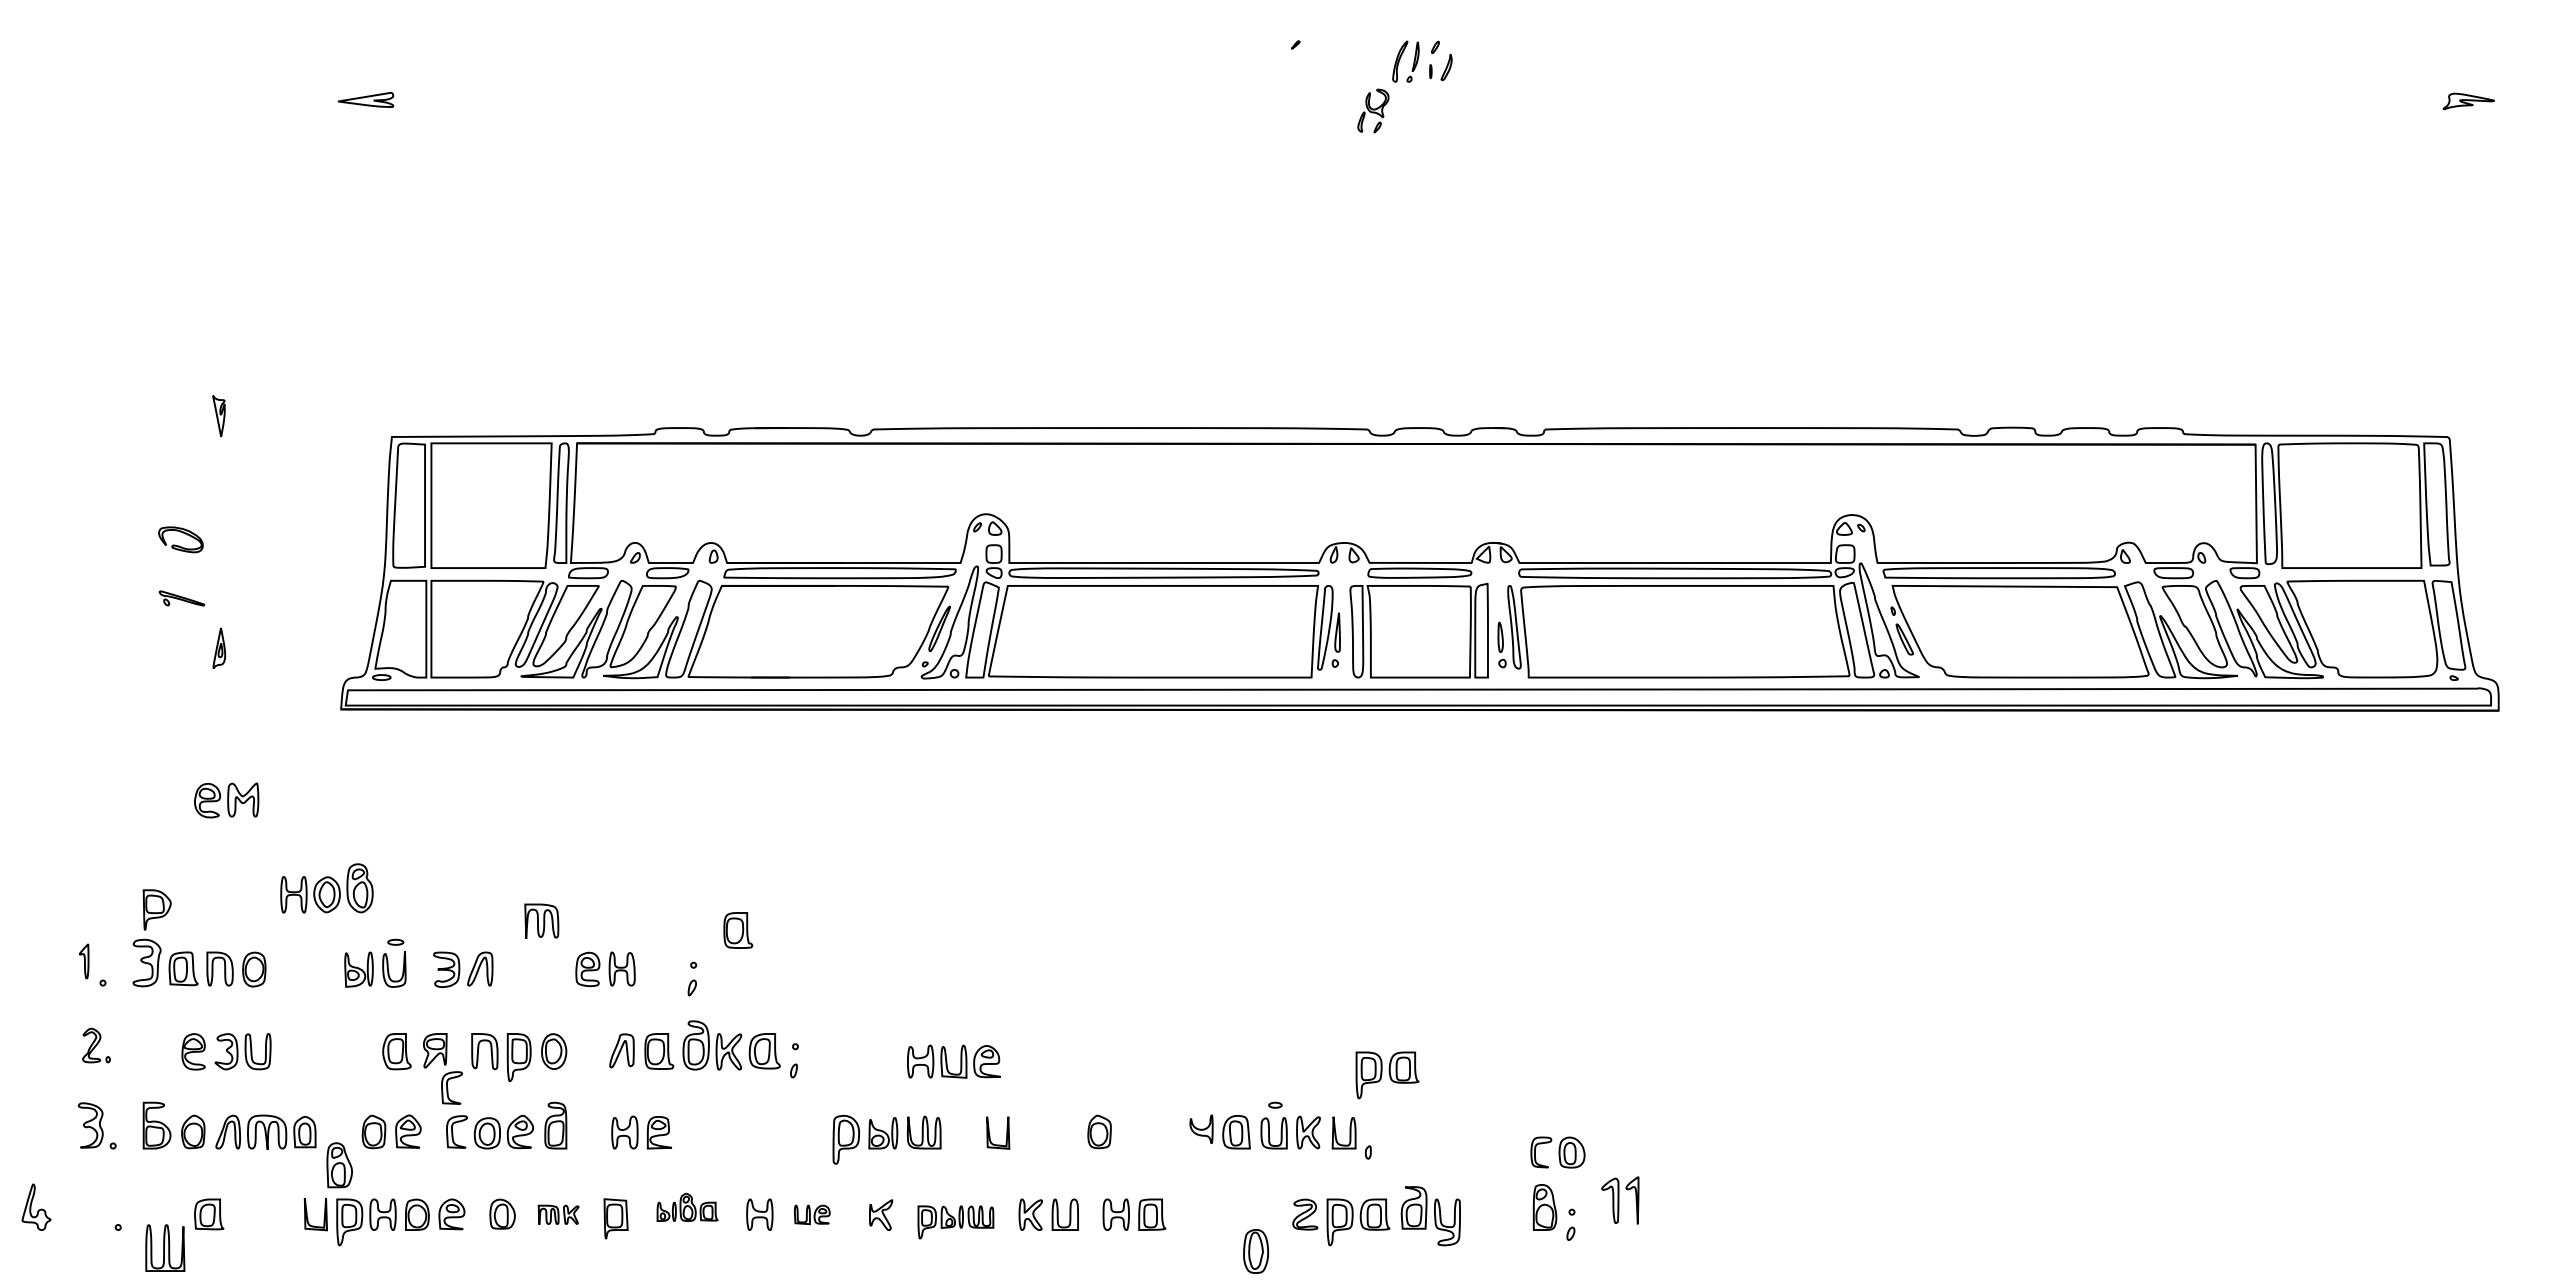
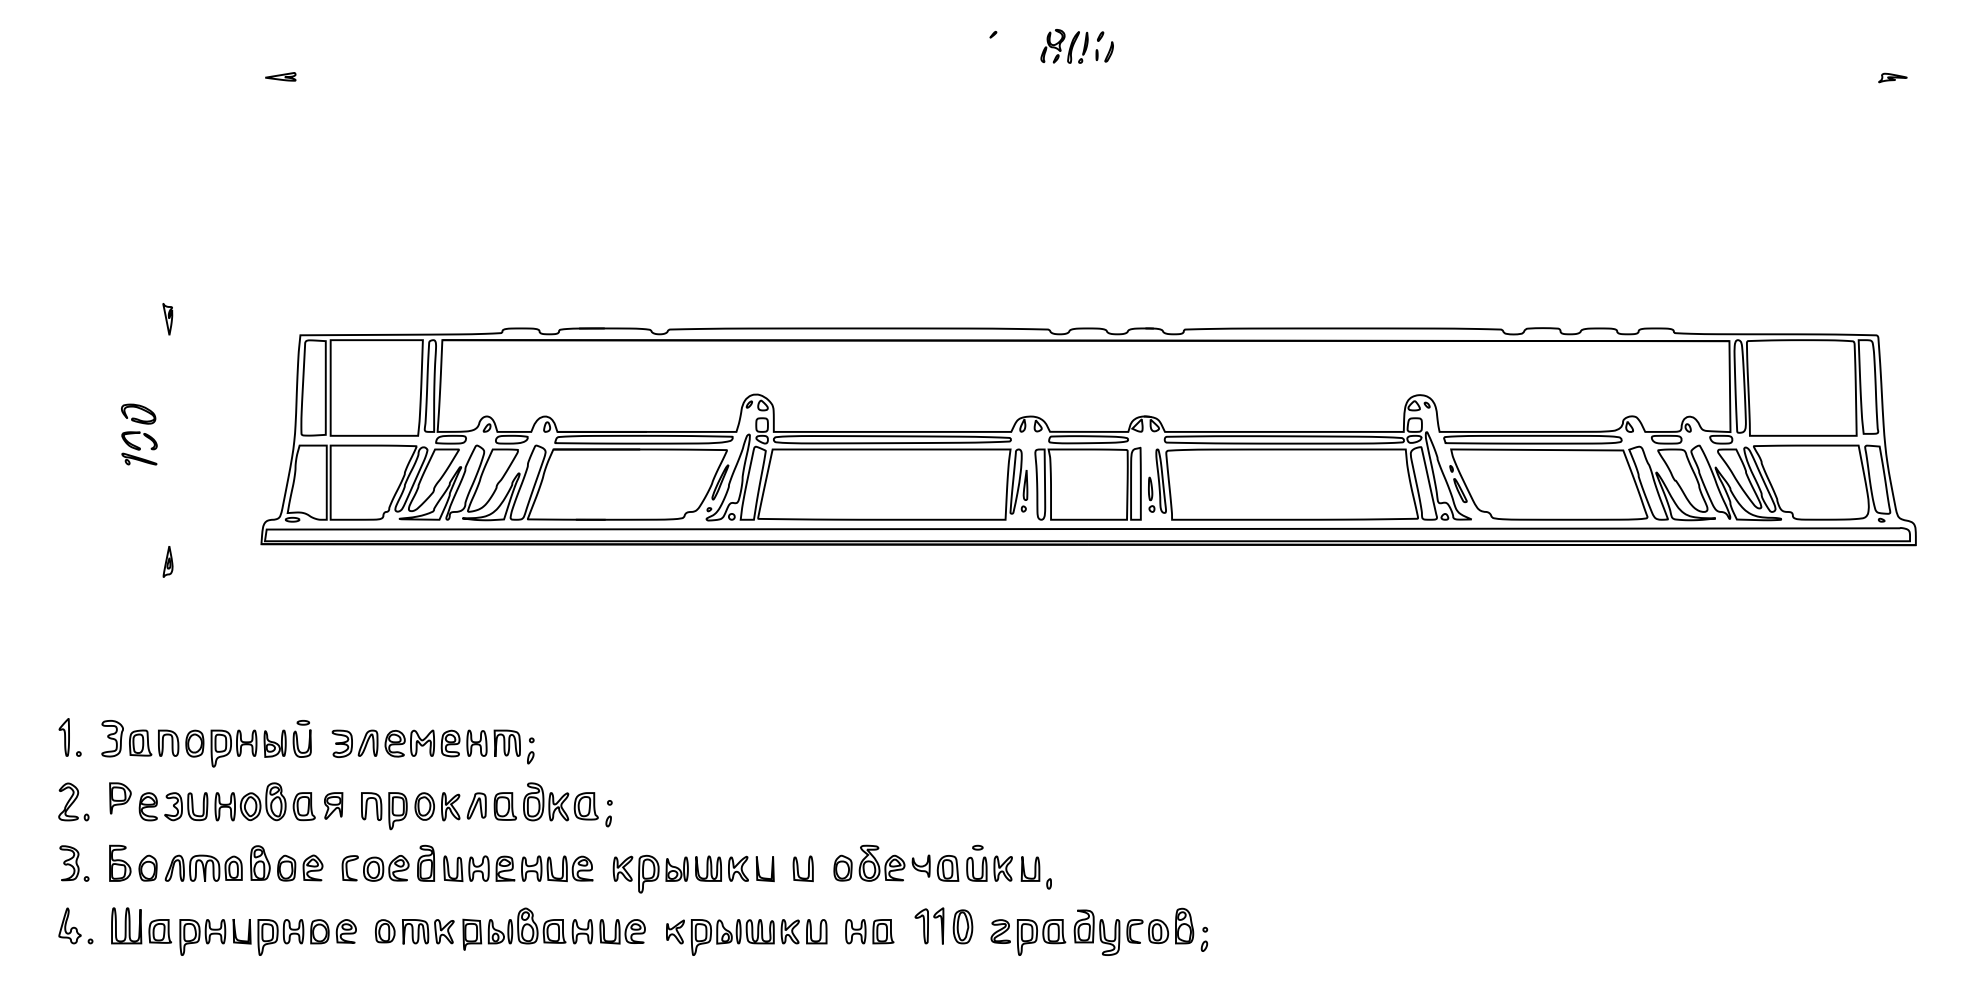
part: (366, 99) -> (280, 76), size x0.71
part: (2468, 101) -> (1892, 78), size x0.71
part: (1373, 110) -> (1053, 45), moved
part: (178, 581) -> (136, 446), added
part: (219, 647) -> (168, 561), moved
part: (226, 800) -> (409, 743), moved
part: (326, 888) -> (250, 801), moved
part: (156, 909) -> (119, 798), moved
part: (541, 920) -> (507, 742), moved
part: (738, 930) -> (566, 713), removed
part: (84, 961) -> (64, 737), size x1.43
part: (305, 975) -> (234, 748), added
part: (96, 1045) -> (73, 801), size x1.43
part: (587, 1051) -> (450, 806), added
part: (953, 1061) -> (556, 868), moved
part: (1387, 1075) -> (1063, 824), removed
part: (451, 1087) -> (346, 834), removed
part: (1150, 1125) -> (882, 863), added
part: (591, 1132) -> (453, 868), added
part: (812, 1132) -> (622, 868), added
part: (962, 1132) -> (737, 868), added
part: (1047, 1132) -> (803, 868), added
part: (1557, 1152) -> (1147, 931), moved
part: (339, 1165) -> (260, 863), moved
part: (1620, 1200) -> (929, 926), moved
part: (36, 1206) -> (70, 925), moved
part: (687, 1207) -> (527, 926), size x1.67
part: (558, 1214) -> (428, 931), size x1.67
part: (812, 1214) -> (622, 931), size x1.67
part: (264, 1222) -> (202, 937), added
part: (955, 1222) -> (732, 937), size x1.43
part: (165, 1247) -> (126, 925), moved
part: (1256, 1251) -> (963, 926), moved

